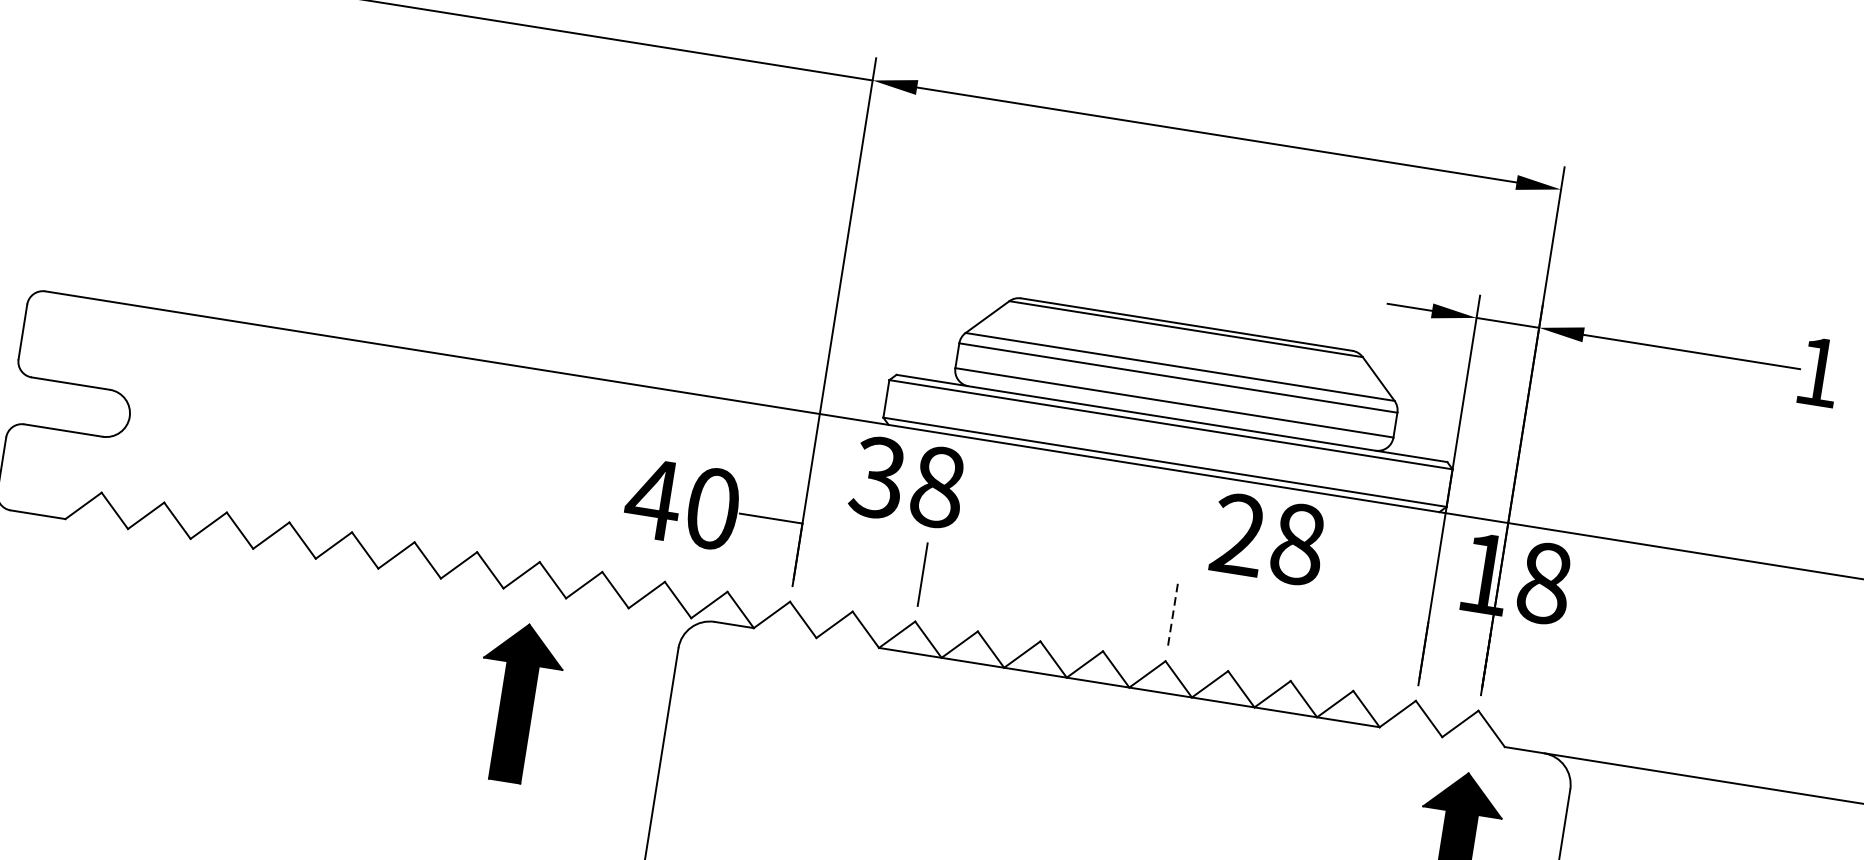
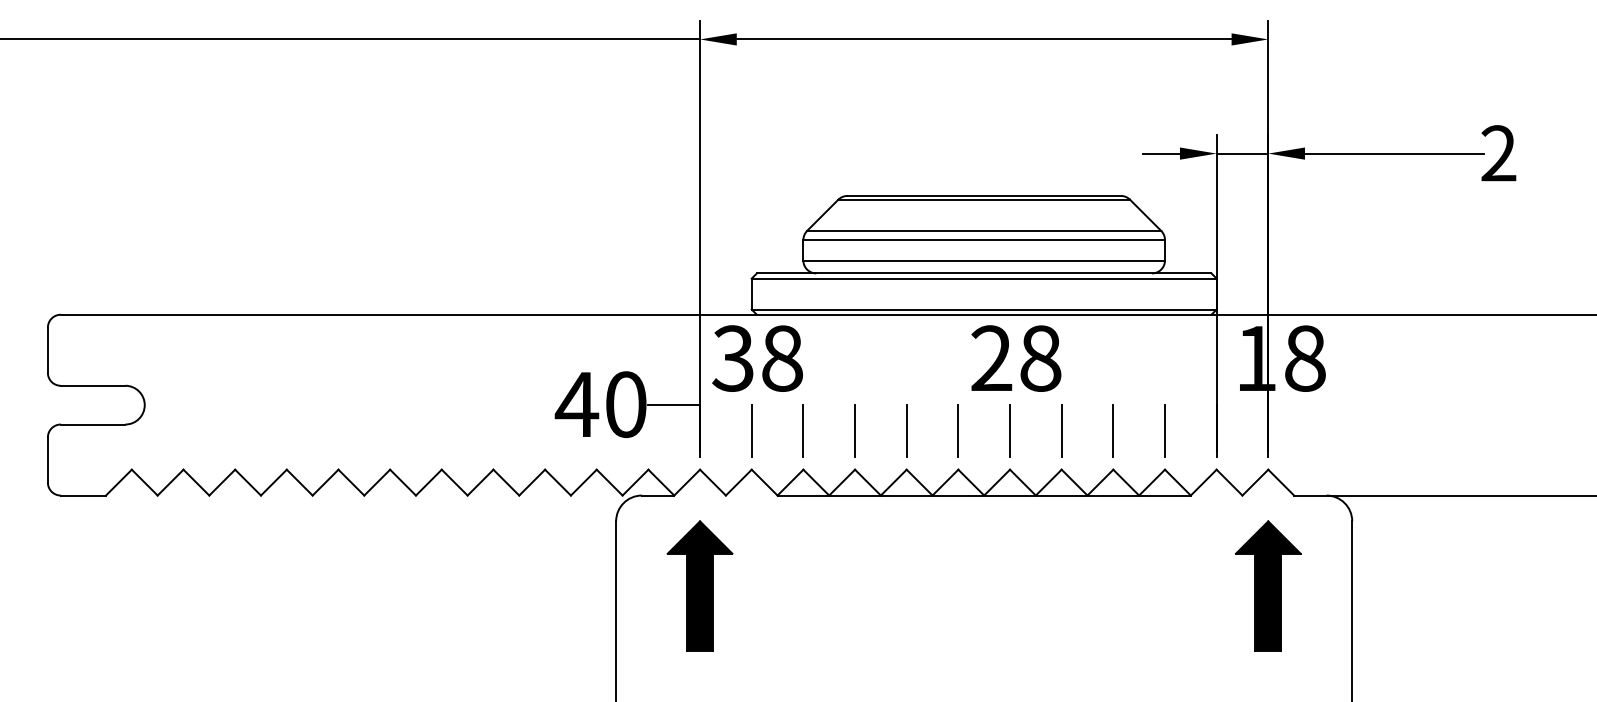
text: (1818, 371) -> (1498, 153), 1 -> 2
text: (907, 482) -> (757, 358), moved
text: (1268, 539) -> (1016, 358), moved
line: (859, 564) -> (751, 430), added
line: (985, 584) -> (855, 430), added
line: (1047, 593) -> (906, 430), added
line: (1110, 603) -> (958, 430), added
line: (1173, 613) -> (1010, 430), dashed -> solid
line: (1235, 623) -> (1061, 430), added
line: (1298, 633) -> (1113, 430), added
line: (1360, 643) -> (1164, 430), added
part: (516, 702) -> (699, 585), moved

